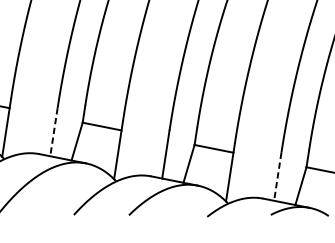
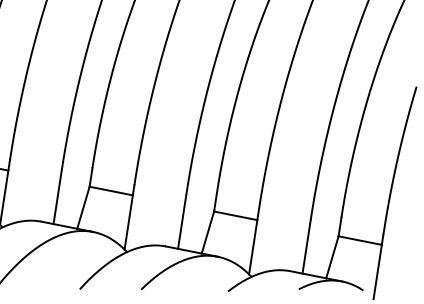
line: (53, 132) -> (57, 197), dashed -> solid
line: (277, 177) -> (306, 247), dashed -> solid

